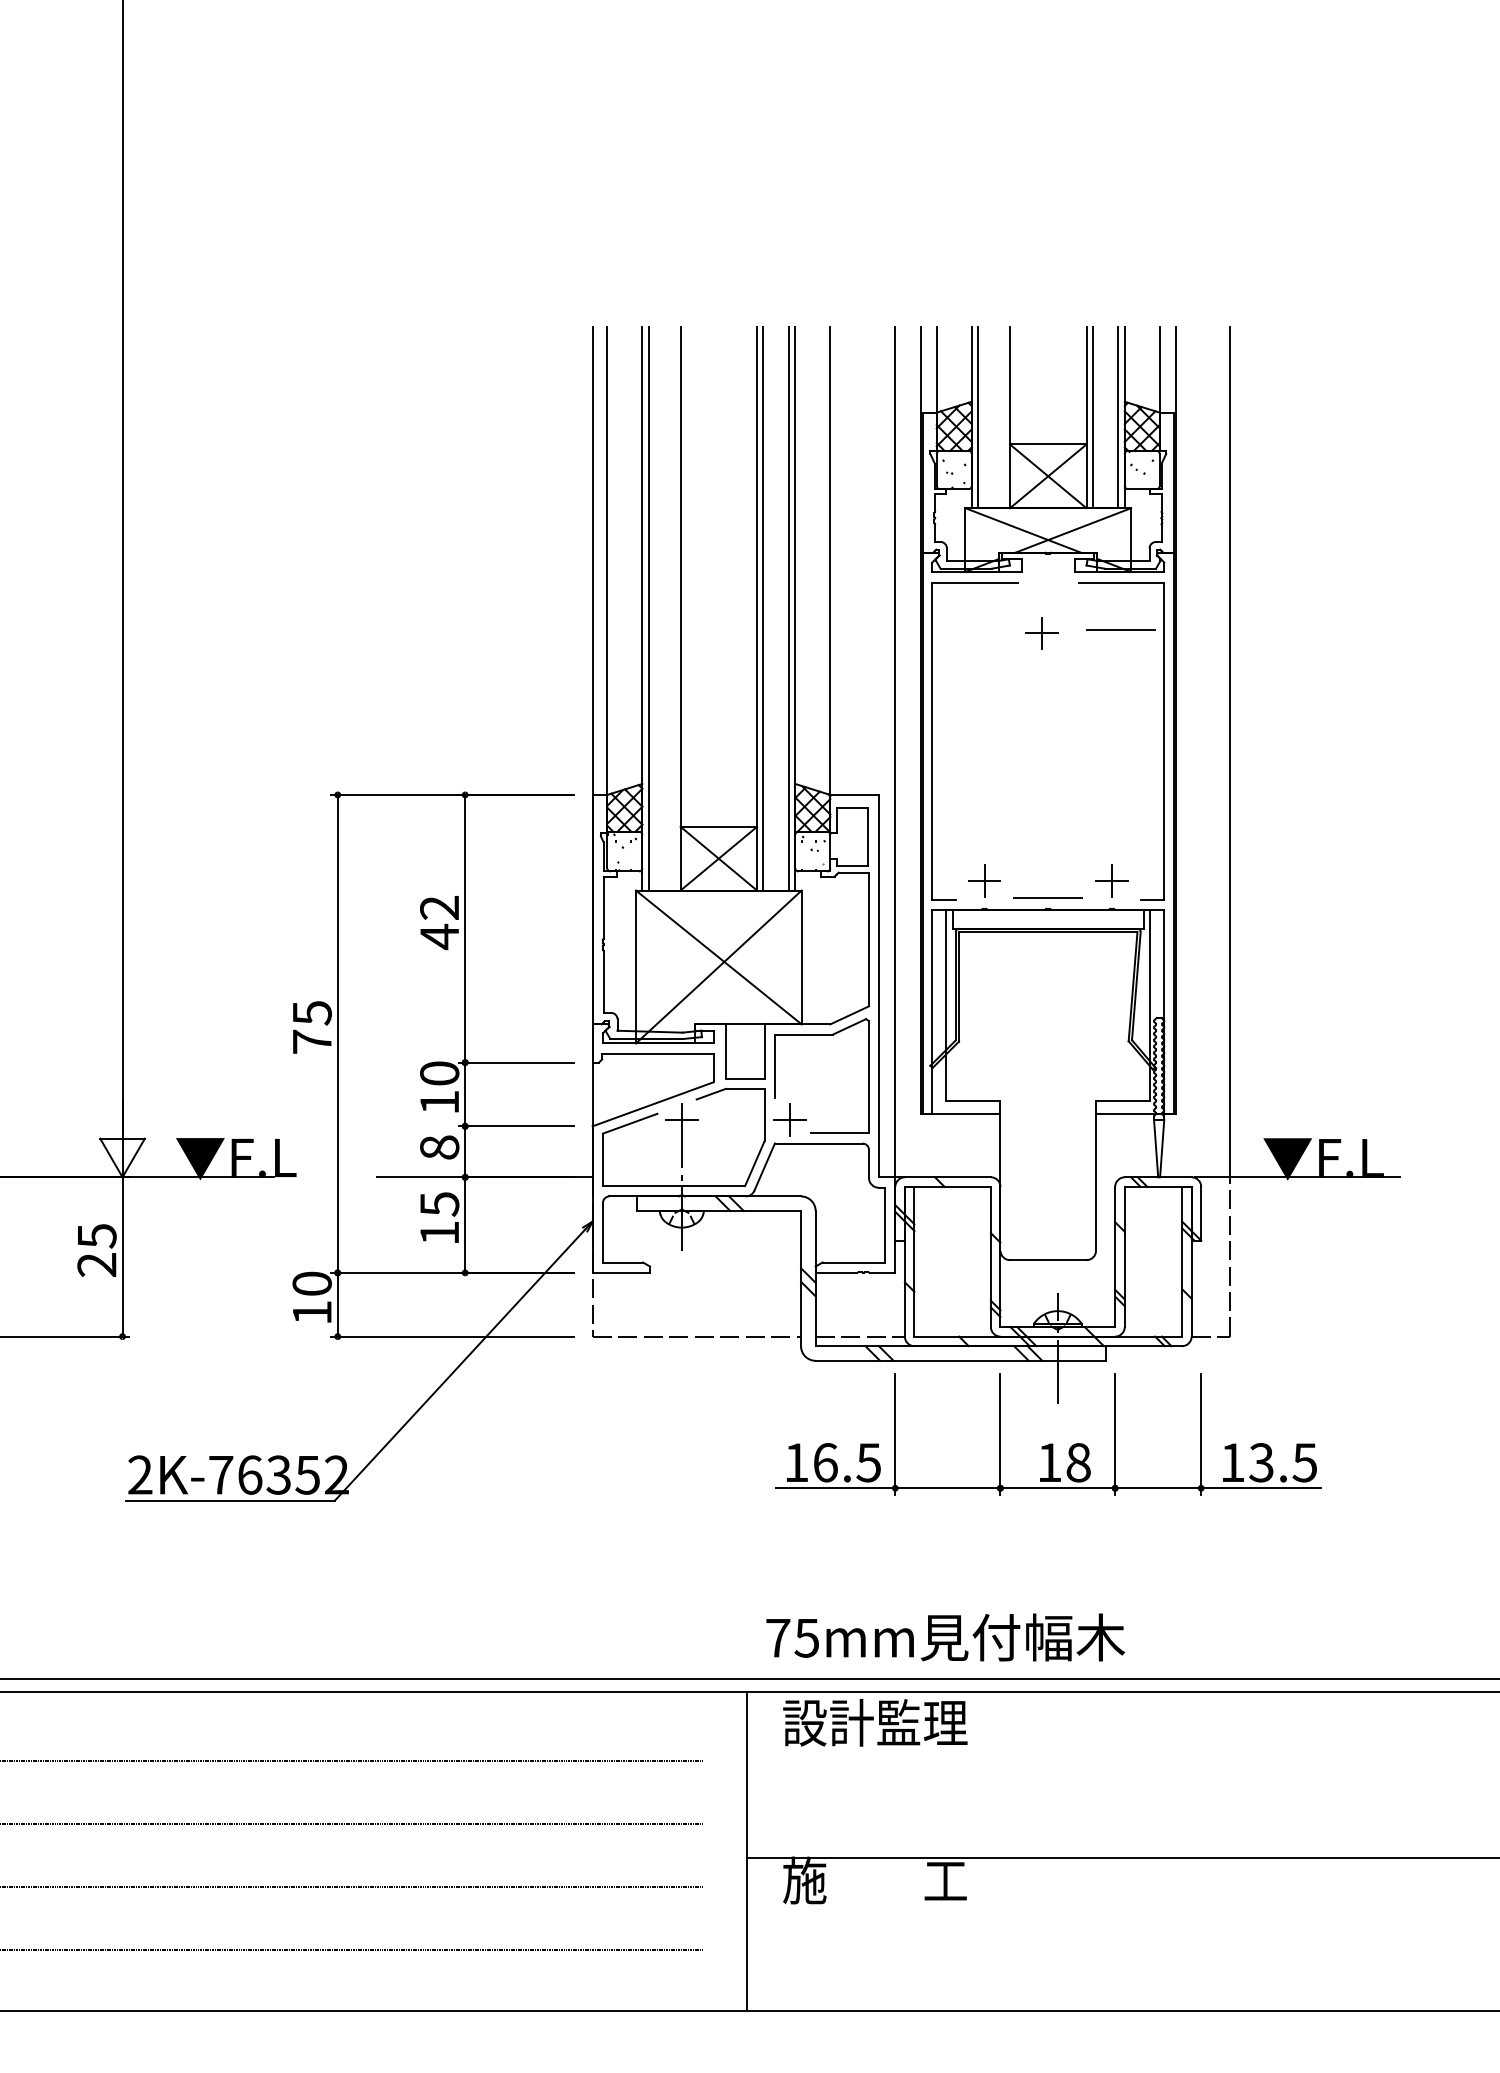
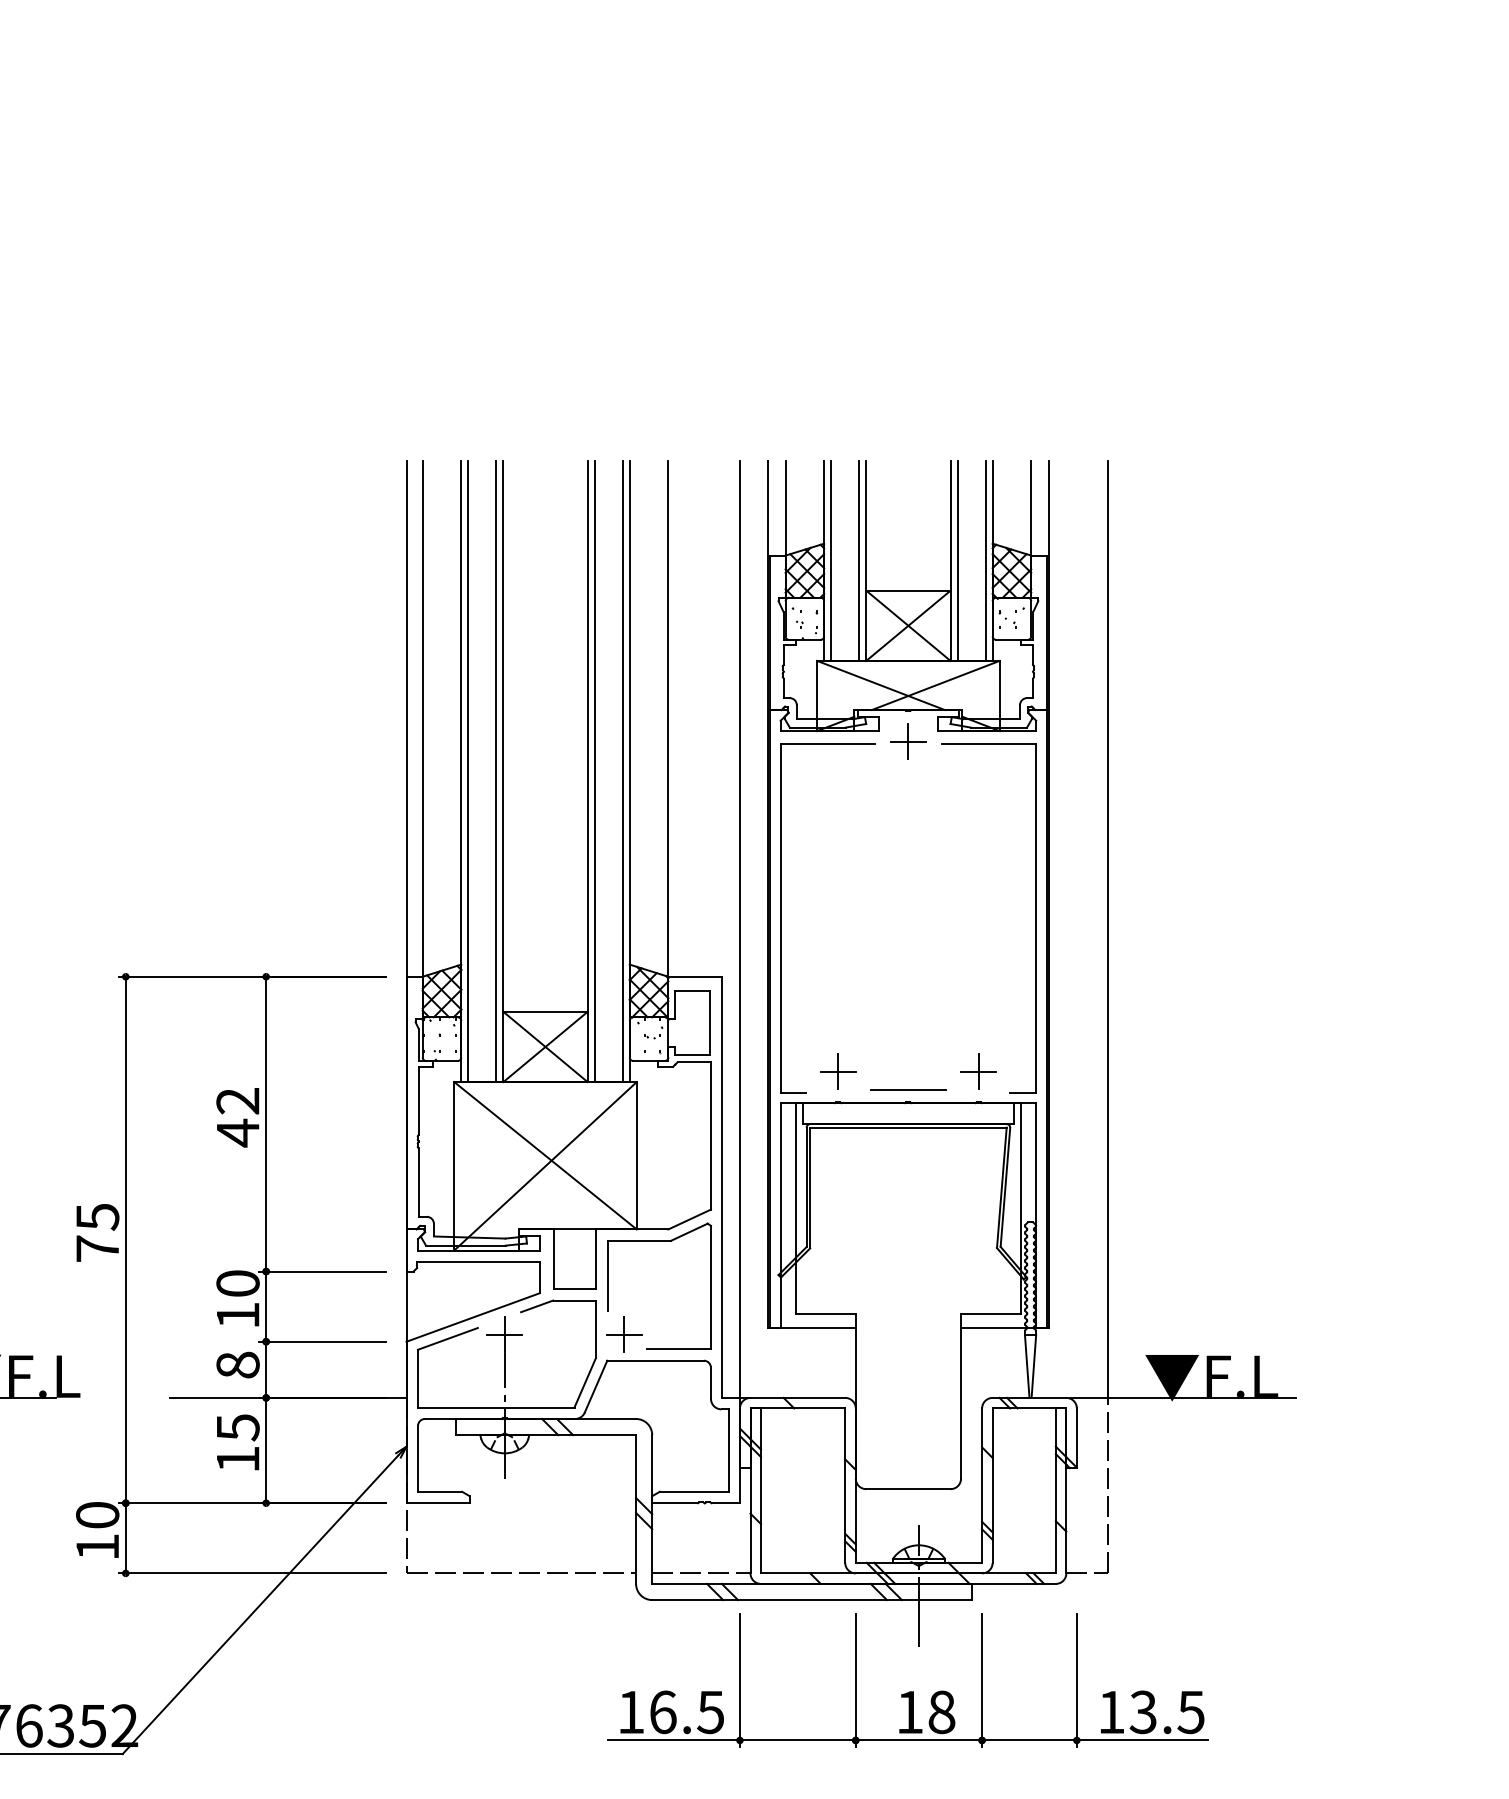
line: (1003, 417) -> (859, 560), added
line: (674, 608) -> (496, 771), added
line: (1120, 629) -> (987, 794), removed
part: (1041, 633) -> (907, 741), moved

